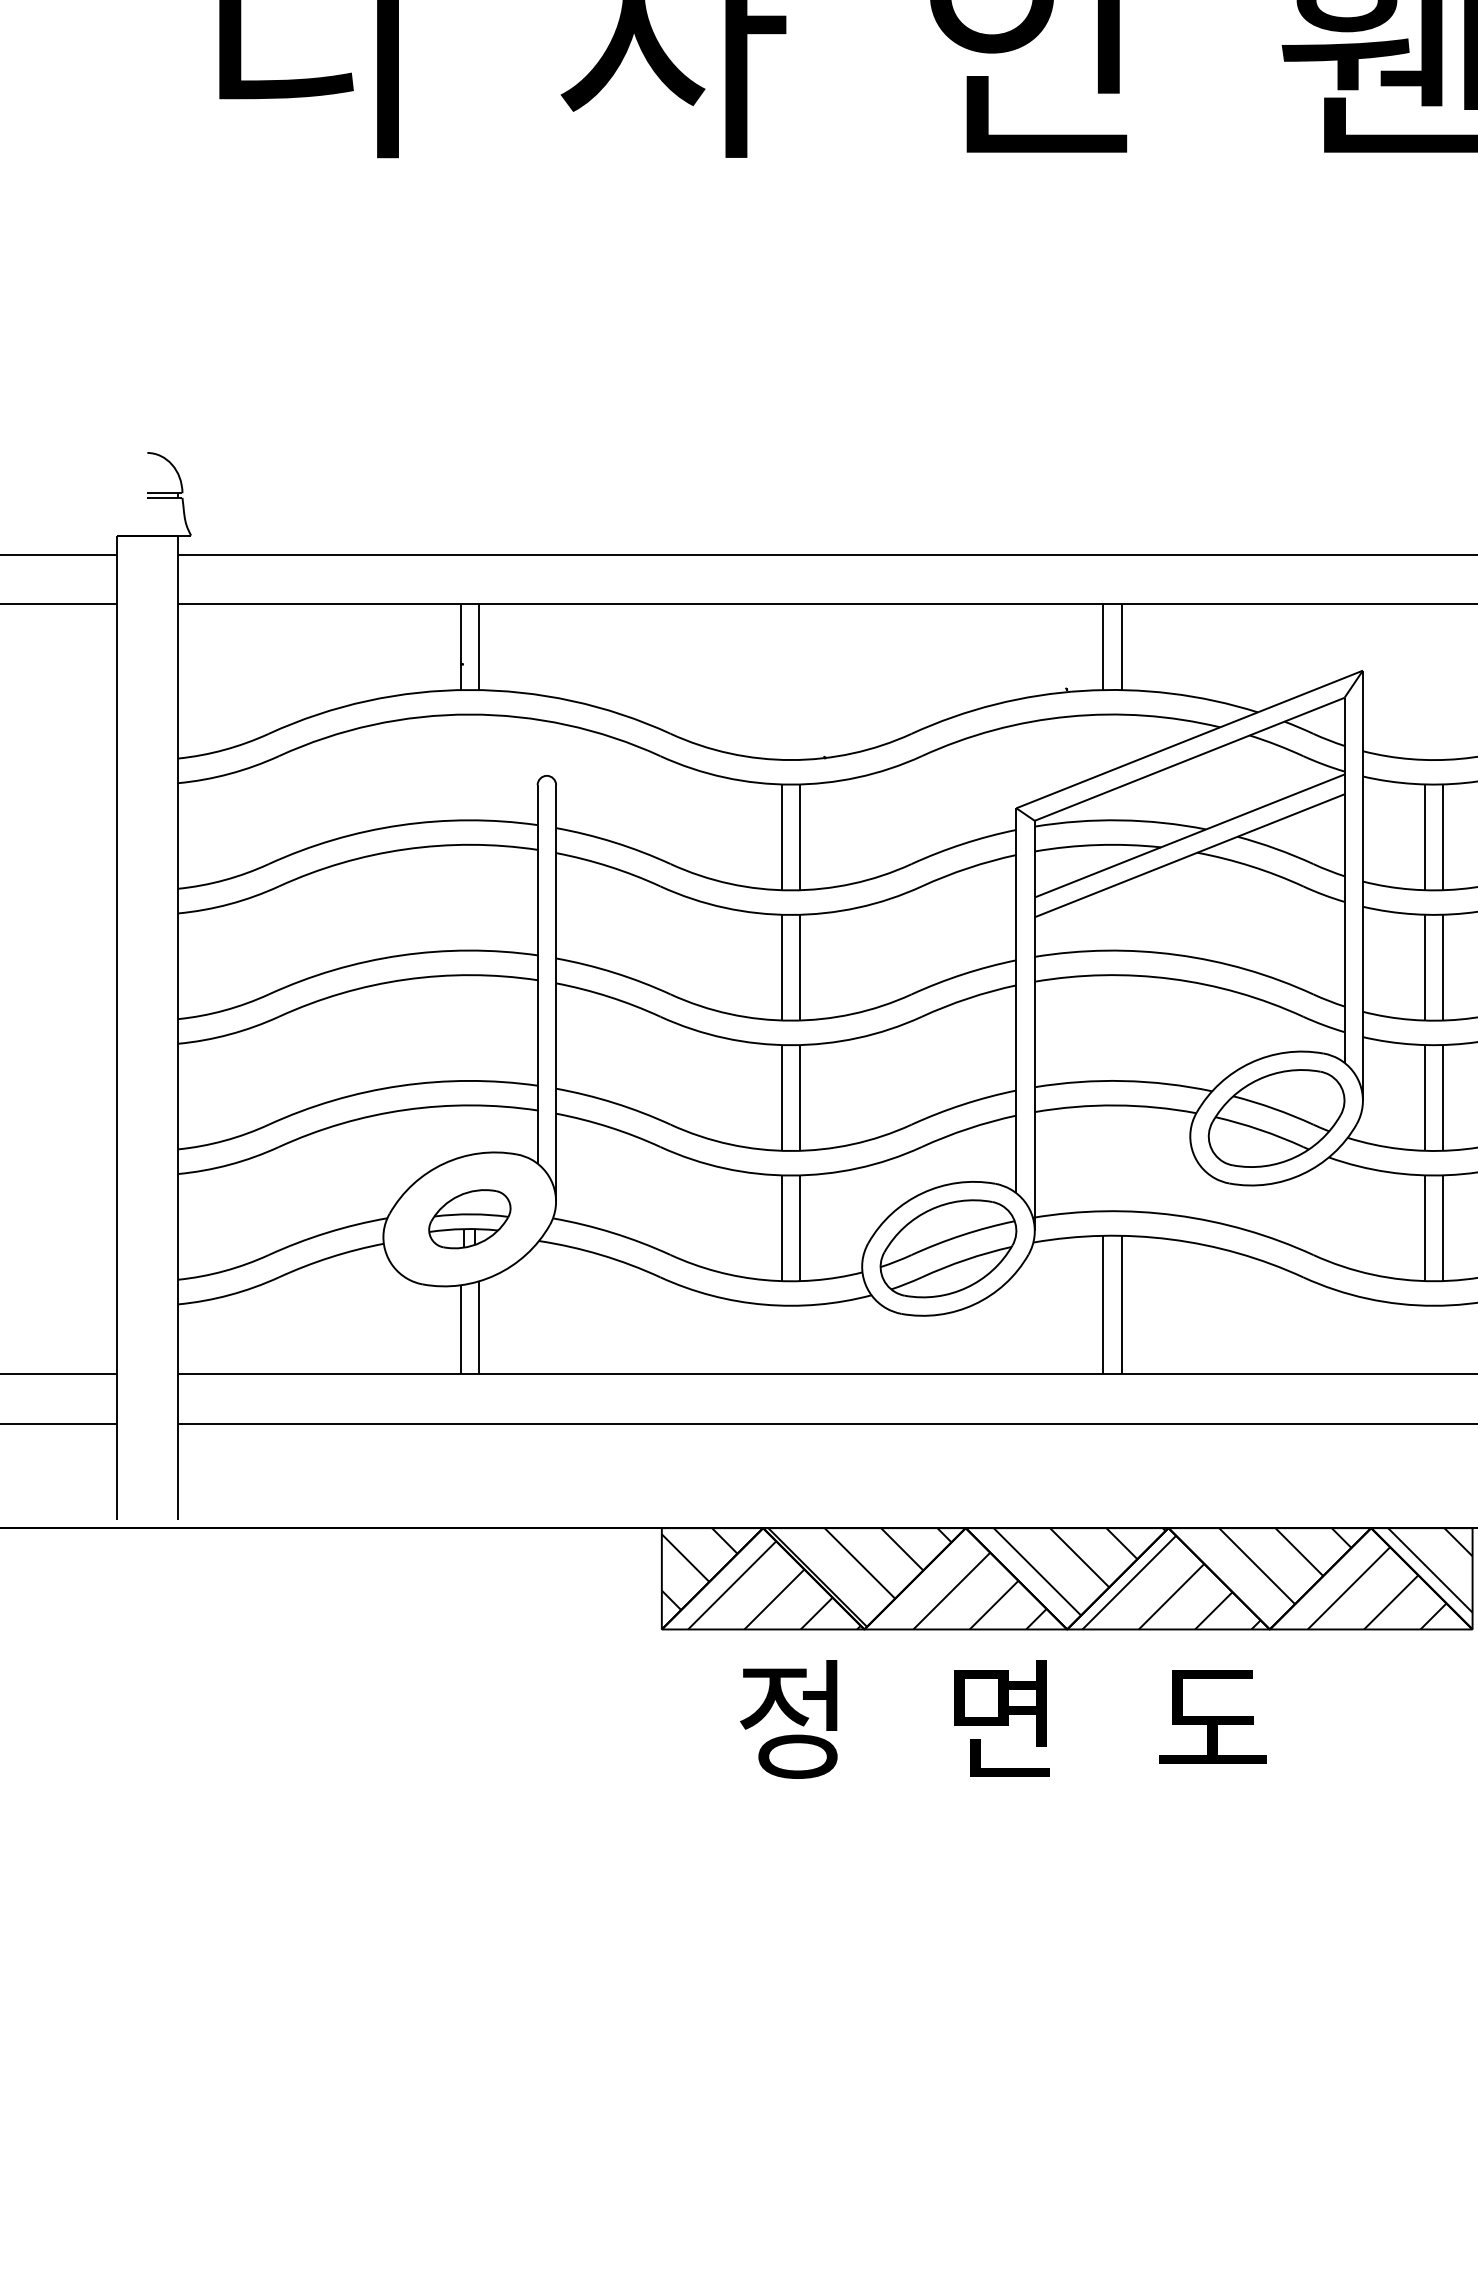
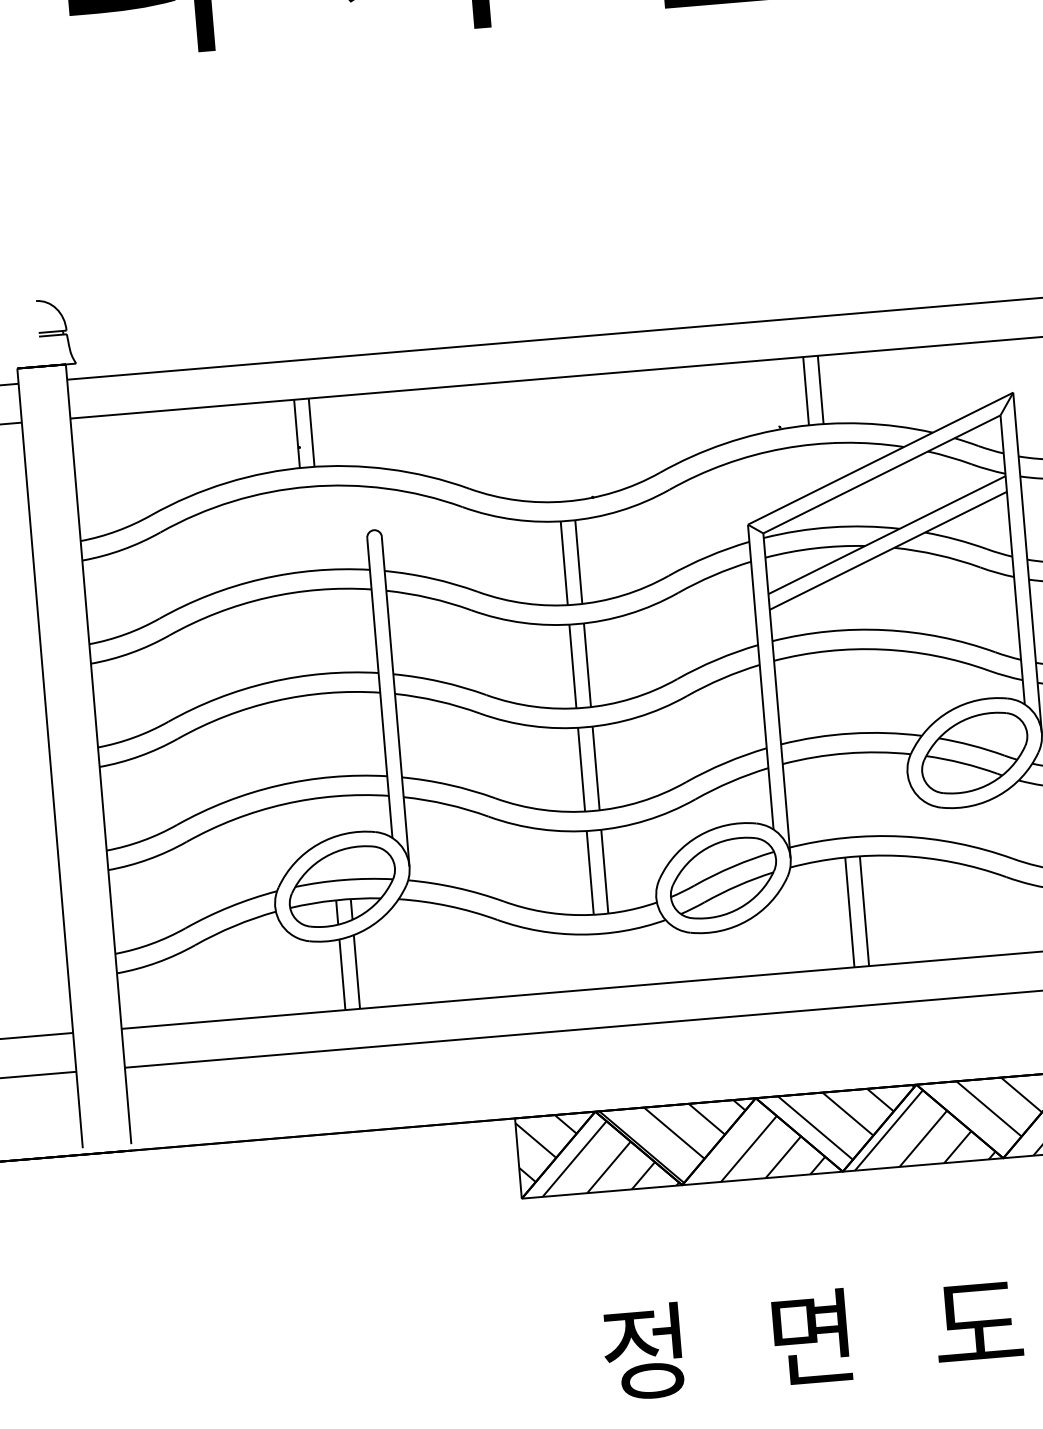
part: (469, 1218) -> (342, 885), size x1.67
text: (1003, 1719) -> (813, 1337), moved

